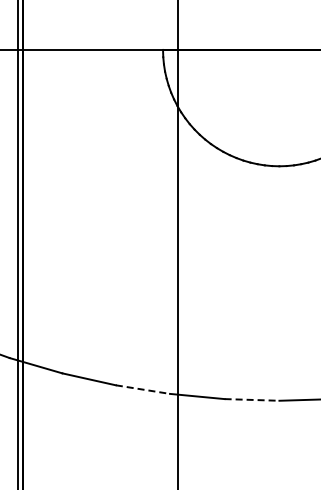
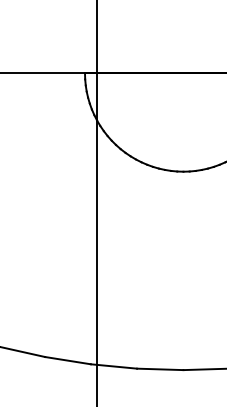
line: (143, 389) -> (68, 360), dashed -> solid
line: (252, 399) -> (160, 369), dashed -> solid

